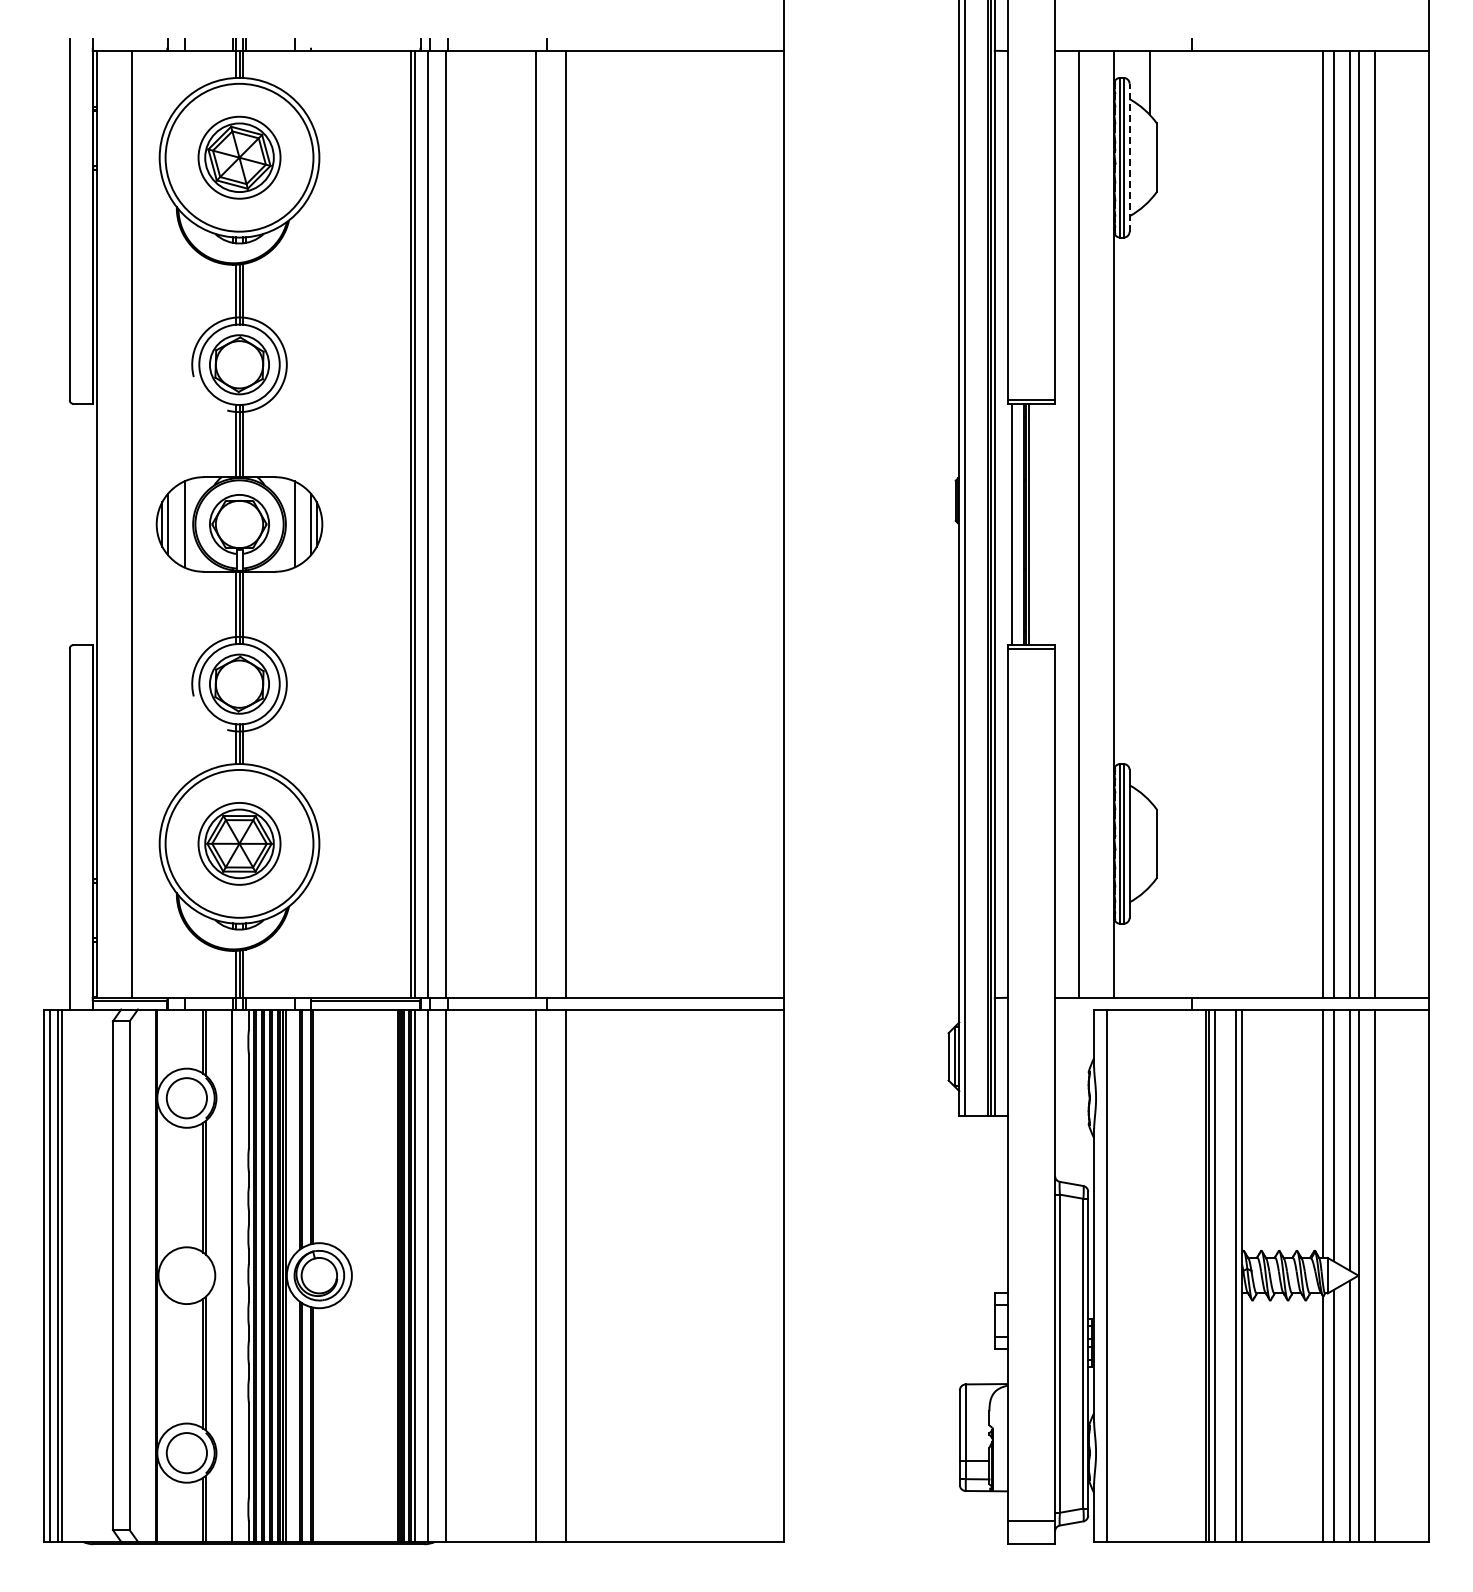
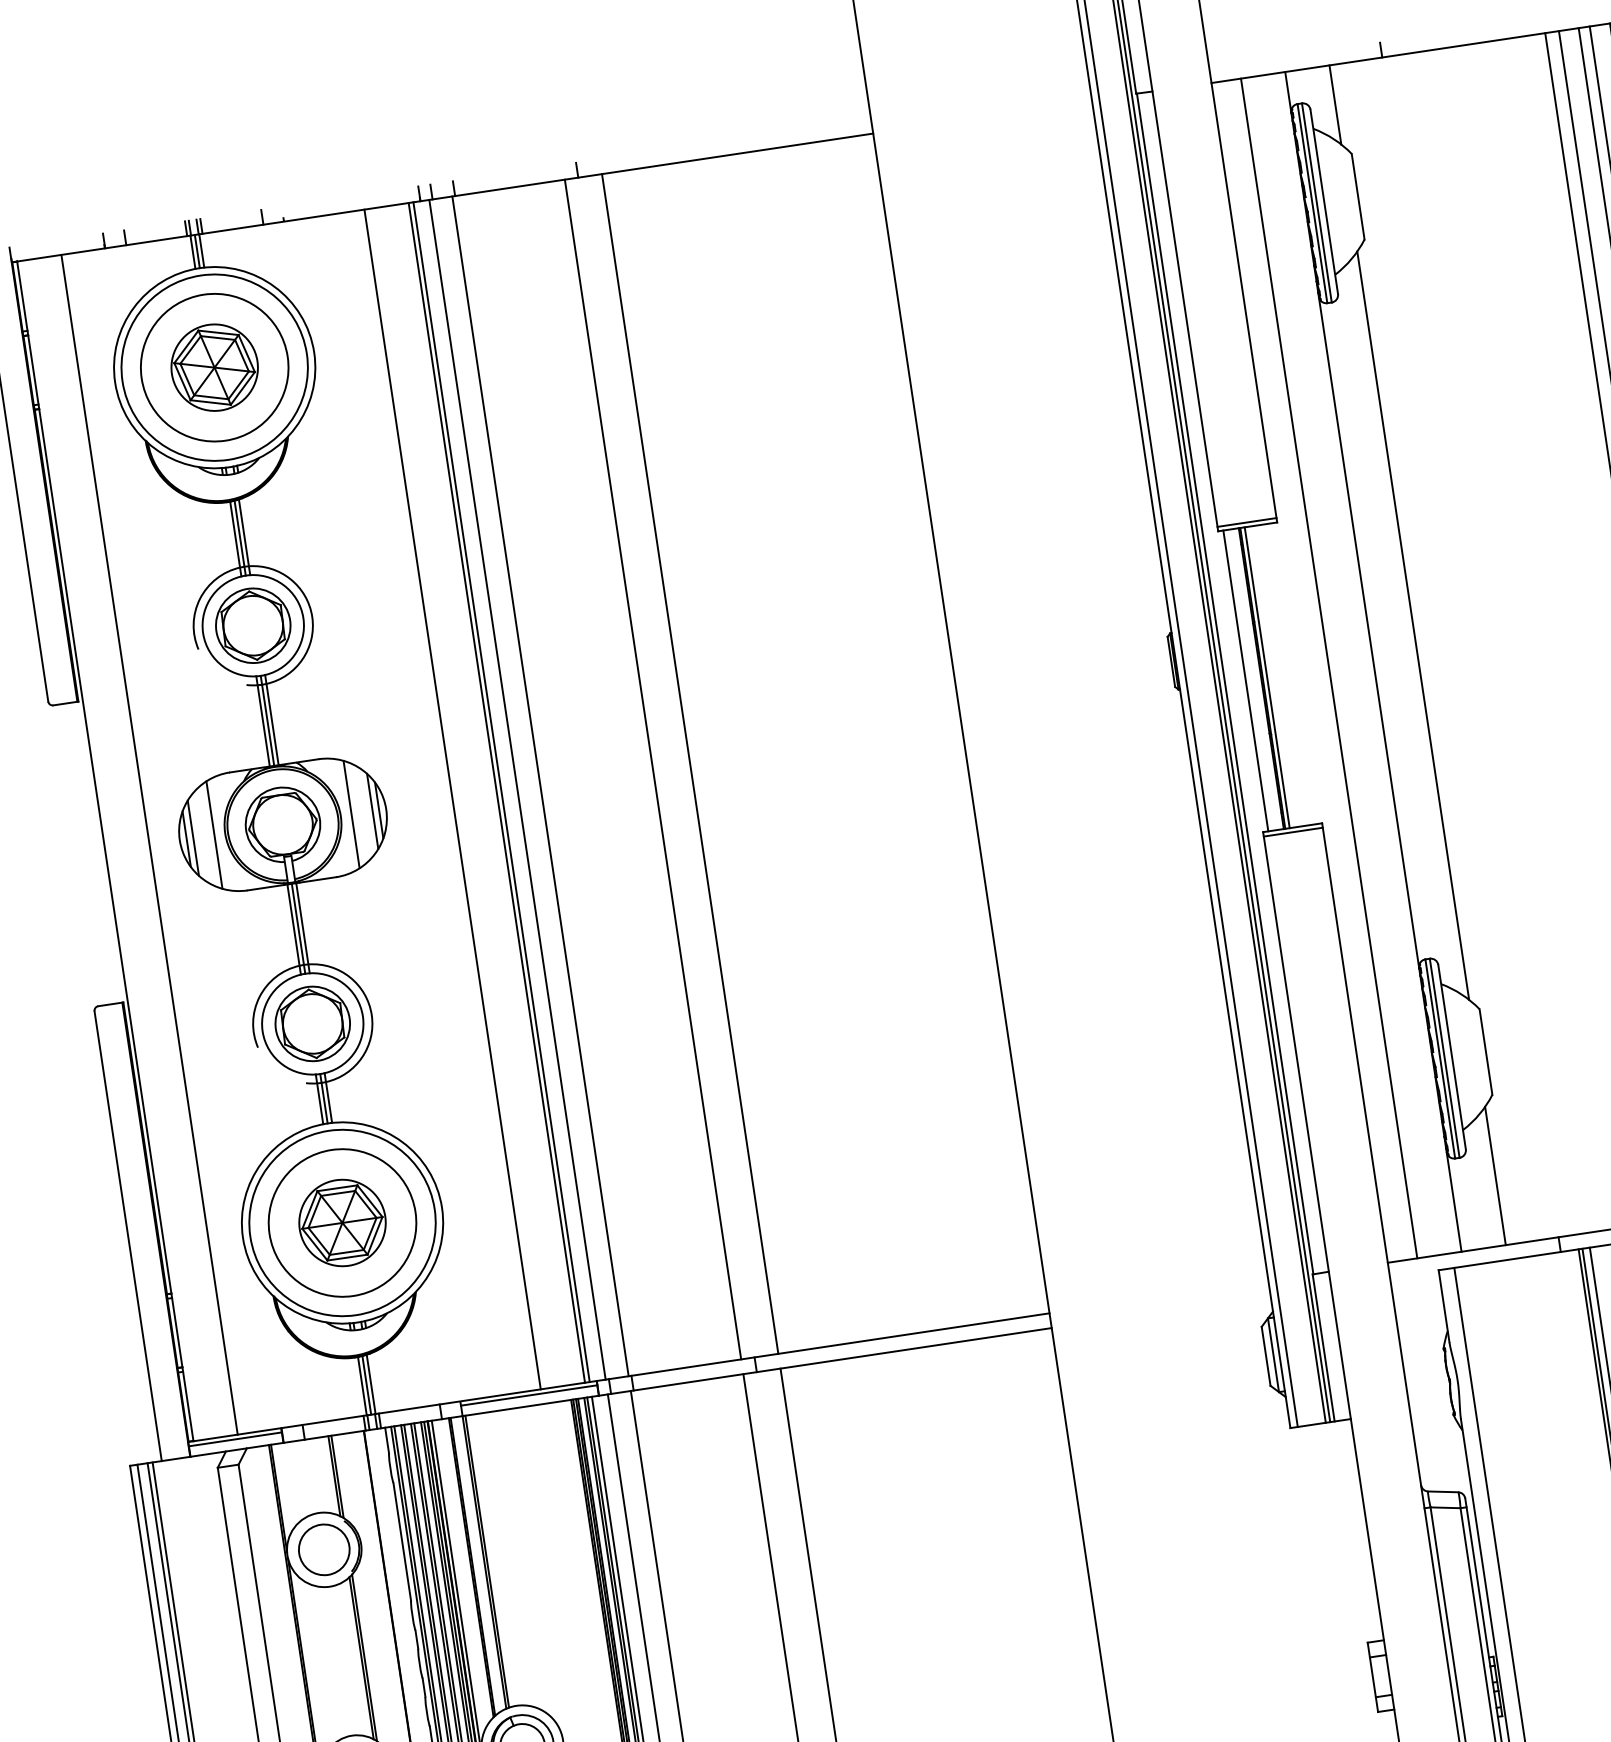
circle: (239, 157) -> (214, 367), size x1.43
line: (1129, 157) -> (1324, 201), dashed -> solid
line: (1149, 500) -> (1412, 625), added
line: (375, 524) -> (452, 799), added
circle: (239, 843) -> (342, 1222), size x1.43
line: (1149, 941) -> (1495, 1175), added

